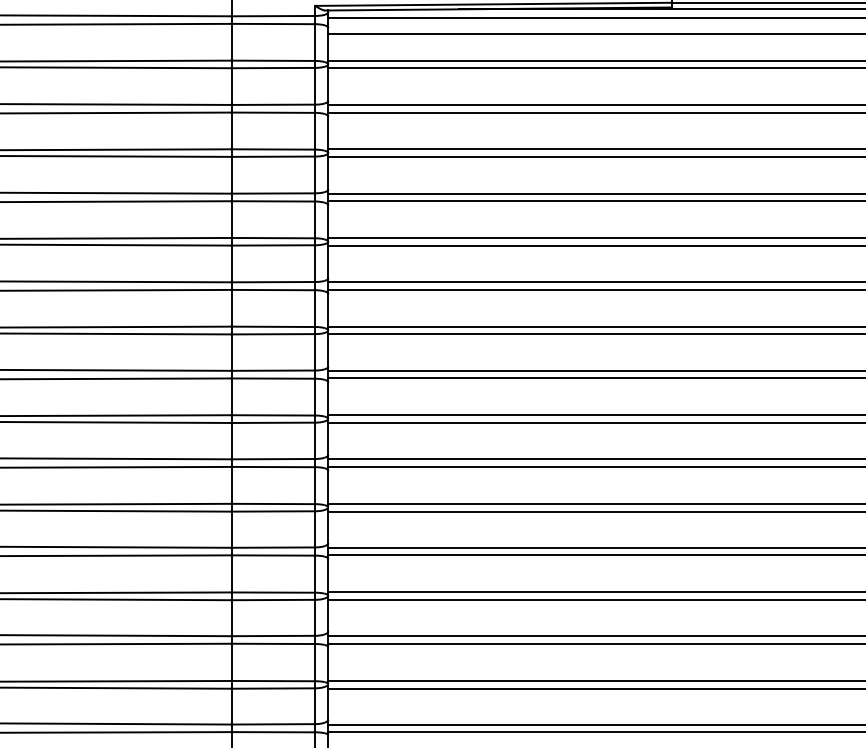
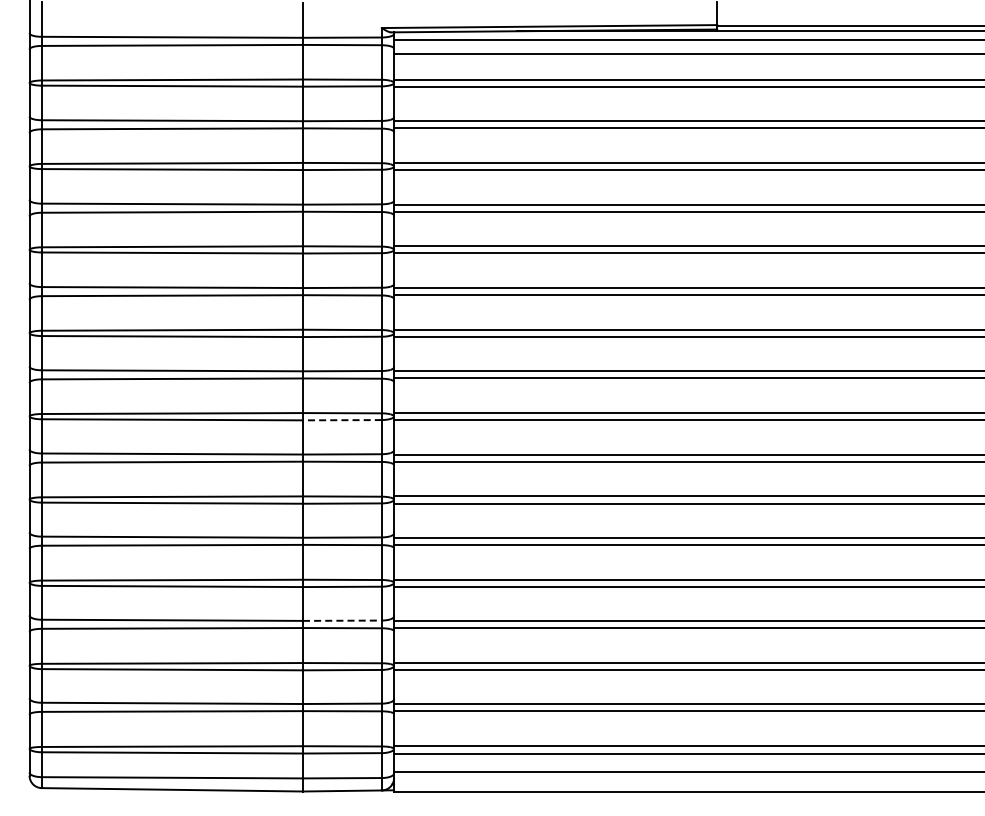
line: (272, 423) -> (341, 420), solid -> dashed
line: (273, 635) -> (342, 620), solid -> dashed

